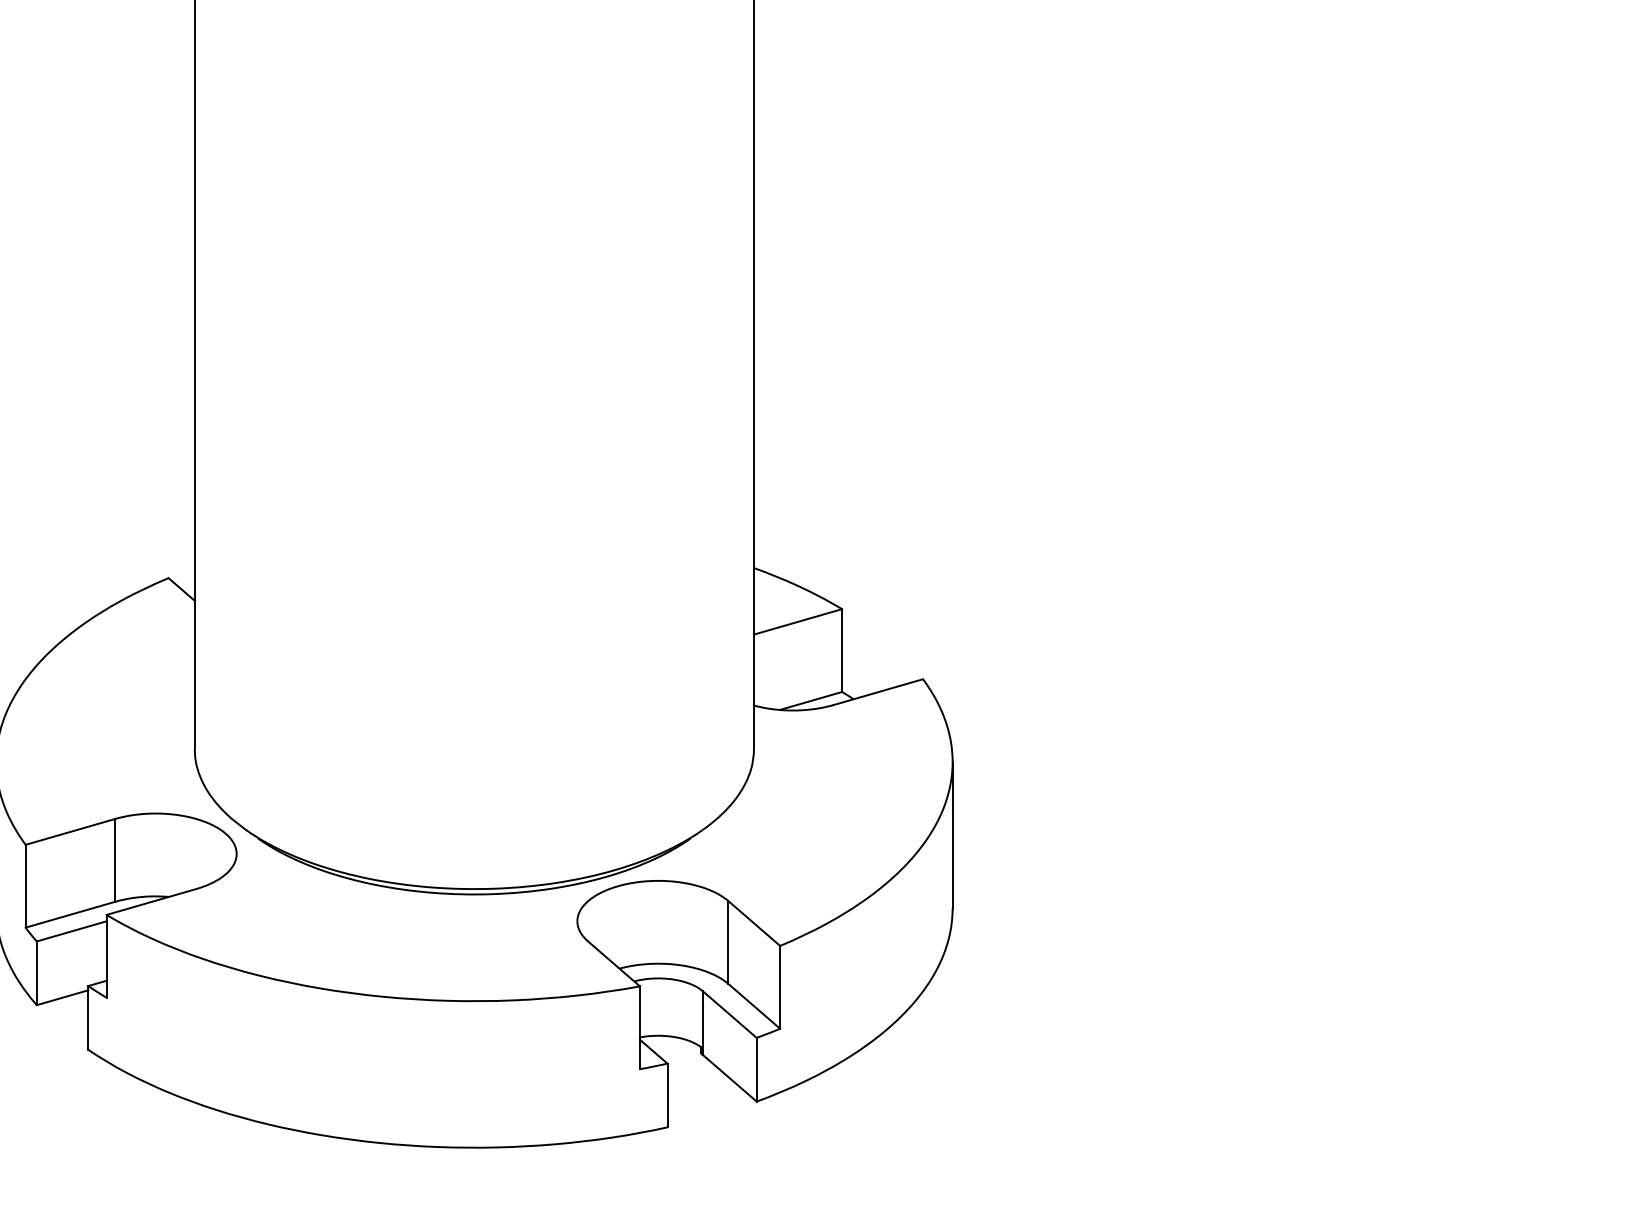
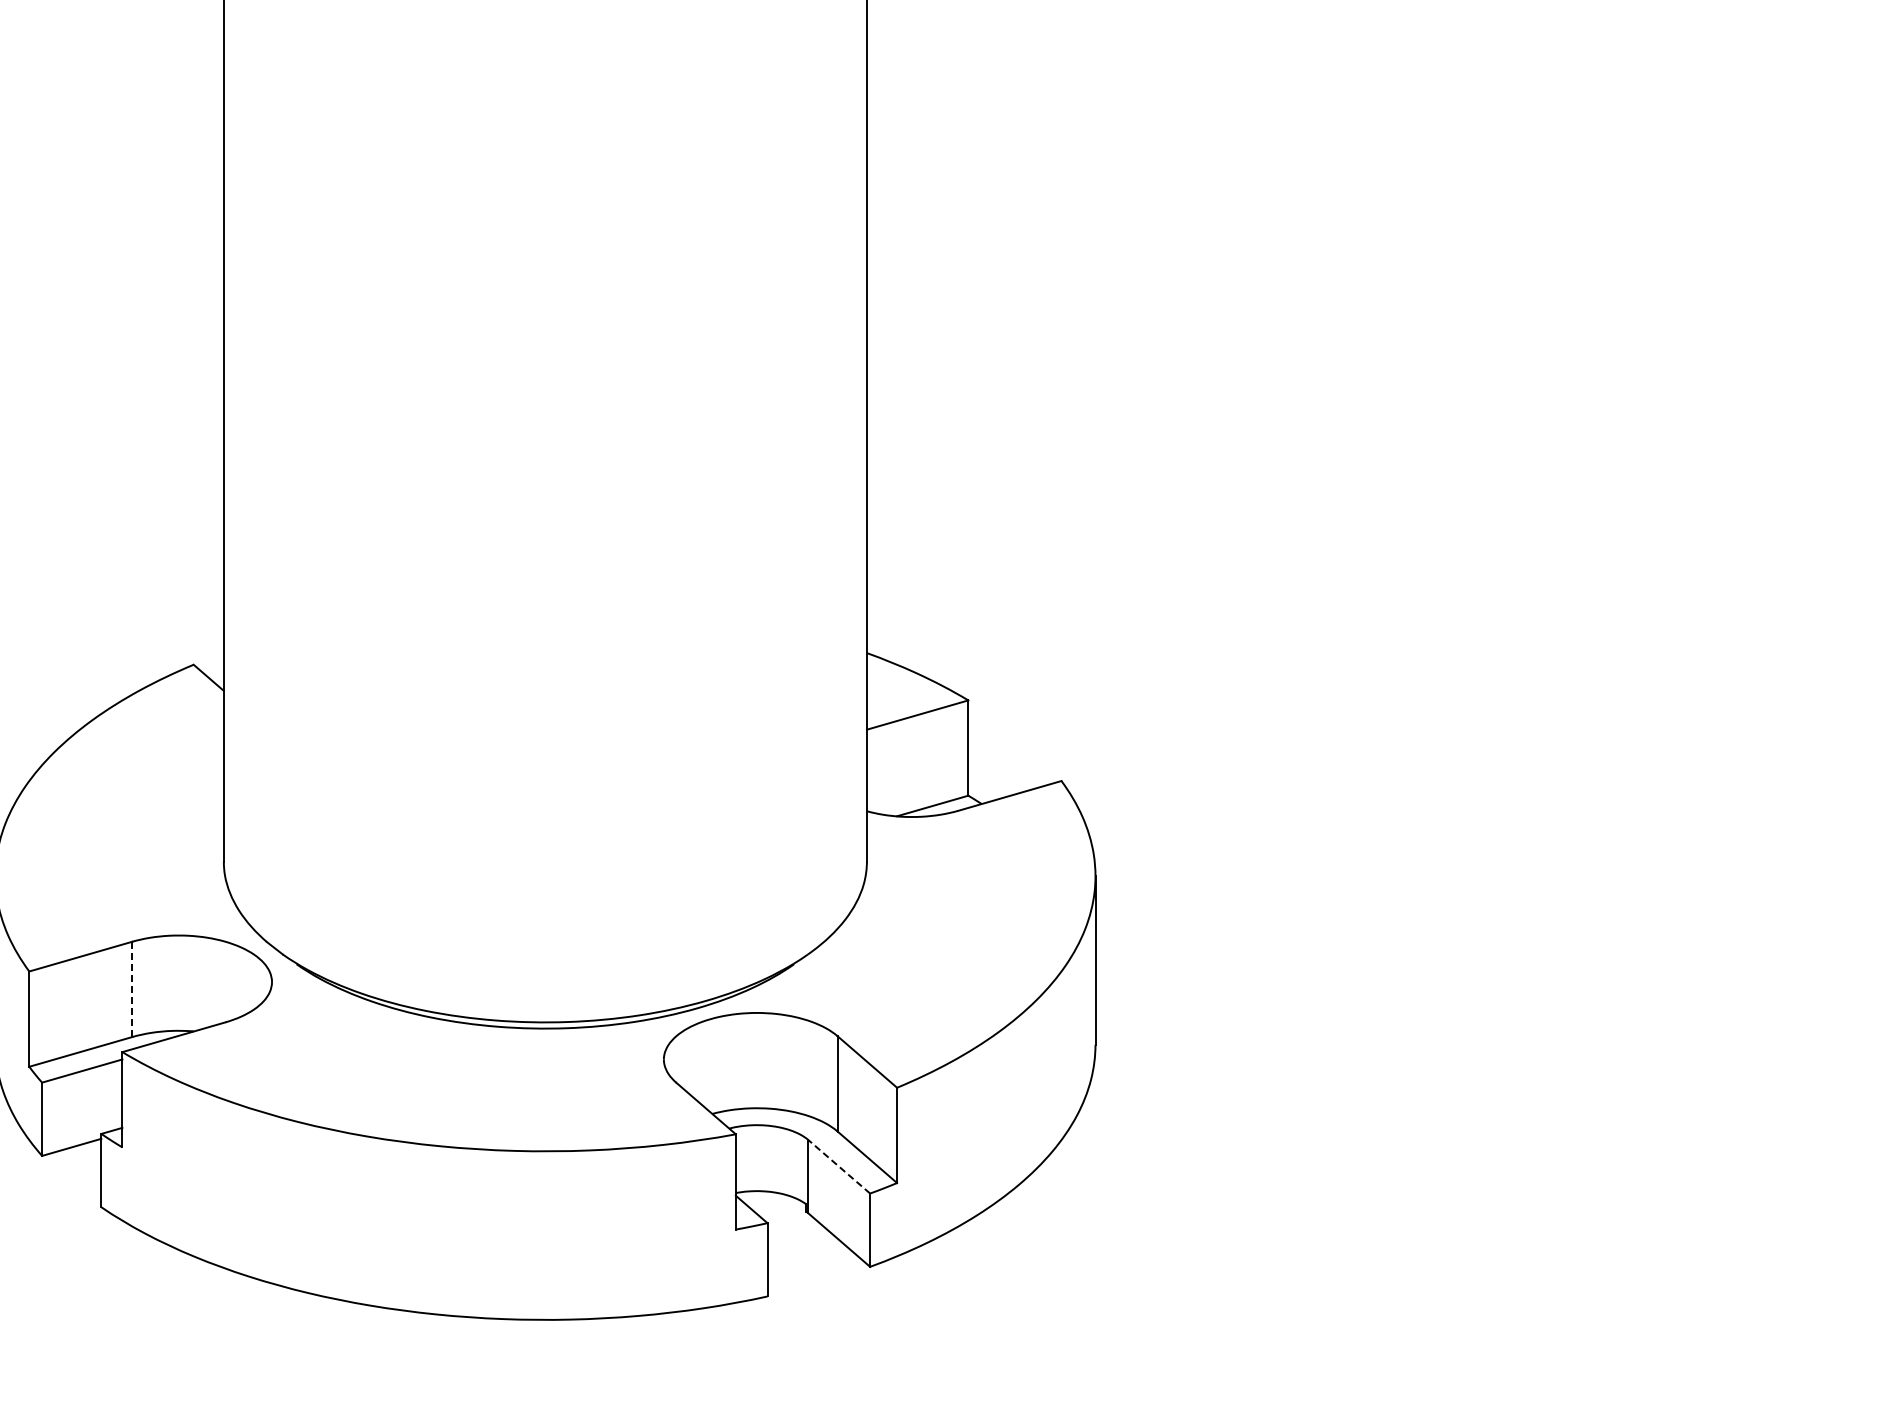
line: (115, 860) -> (132, 989), solid -> dashed
line: (730, 1014) -> (839, 1166), solid -> dashed

